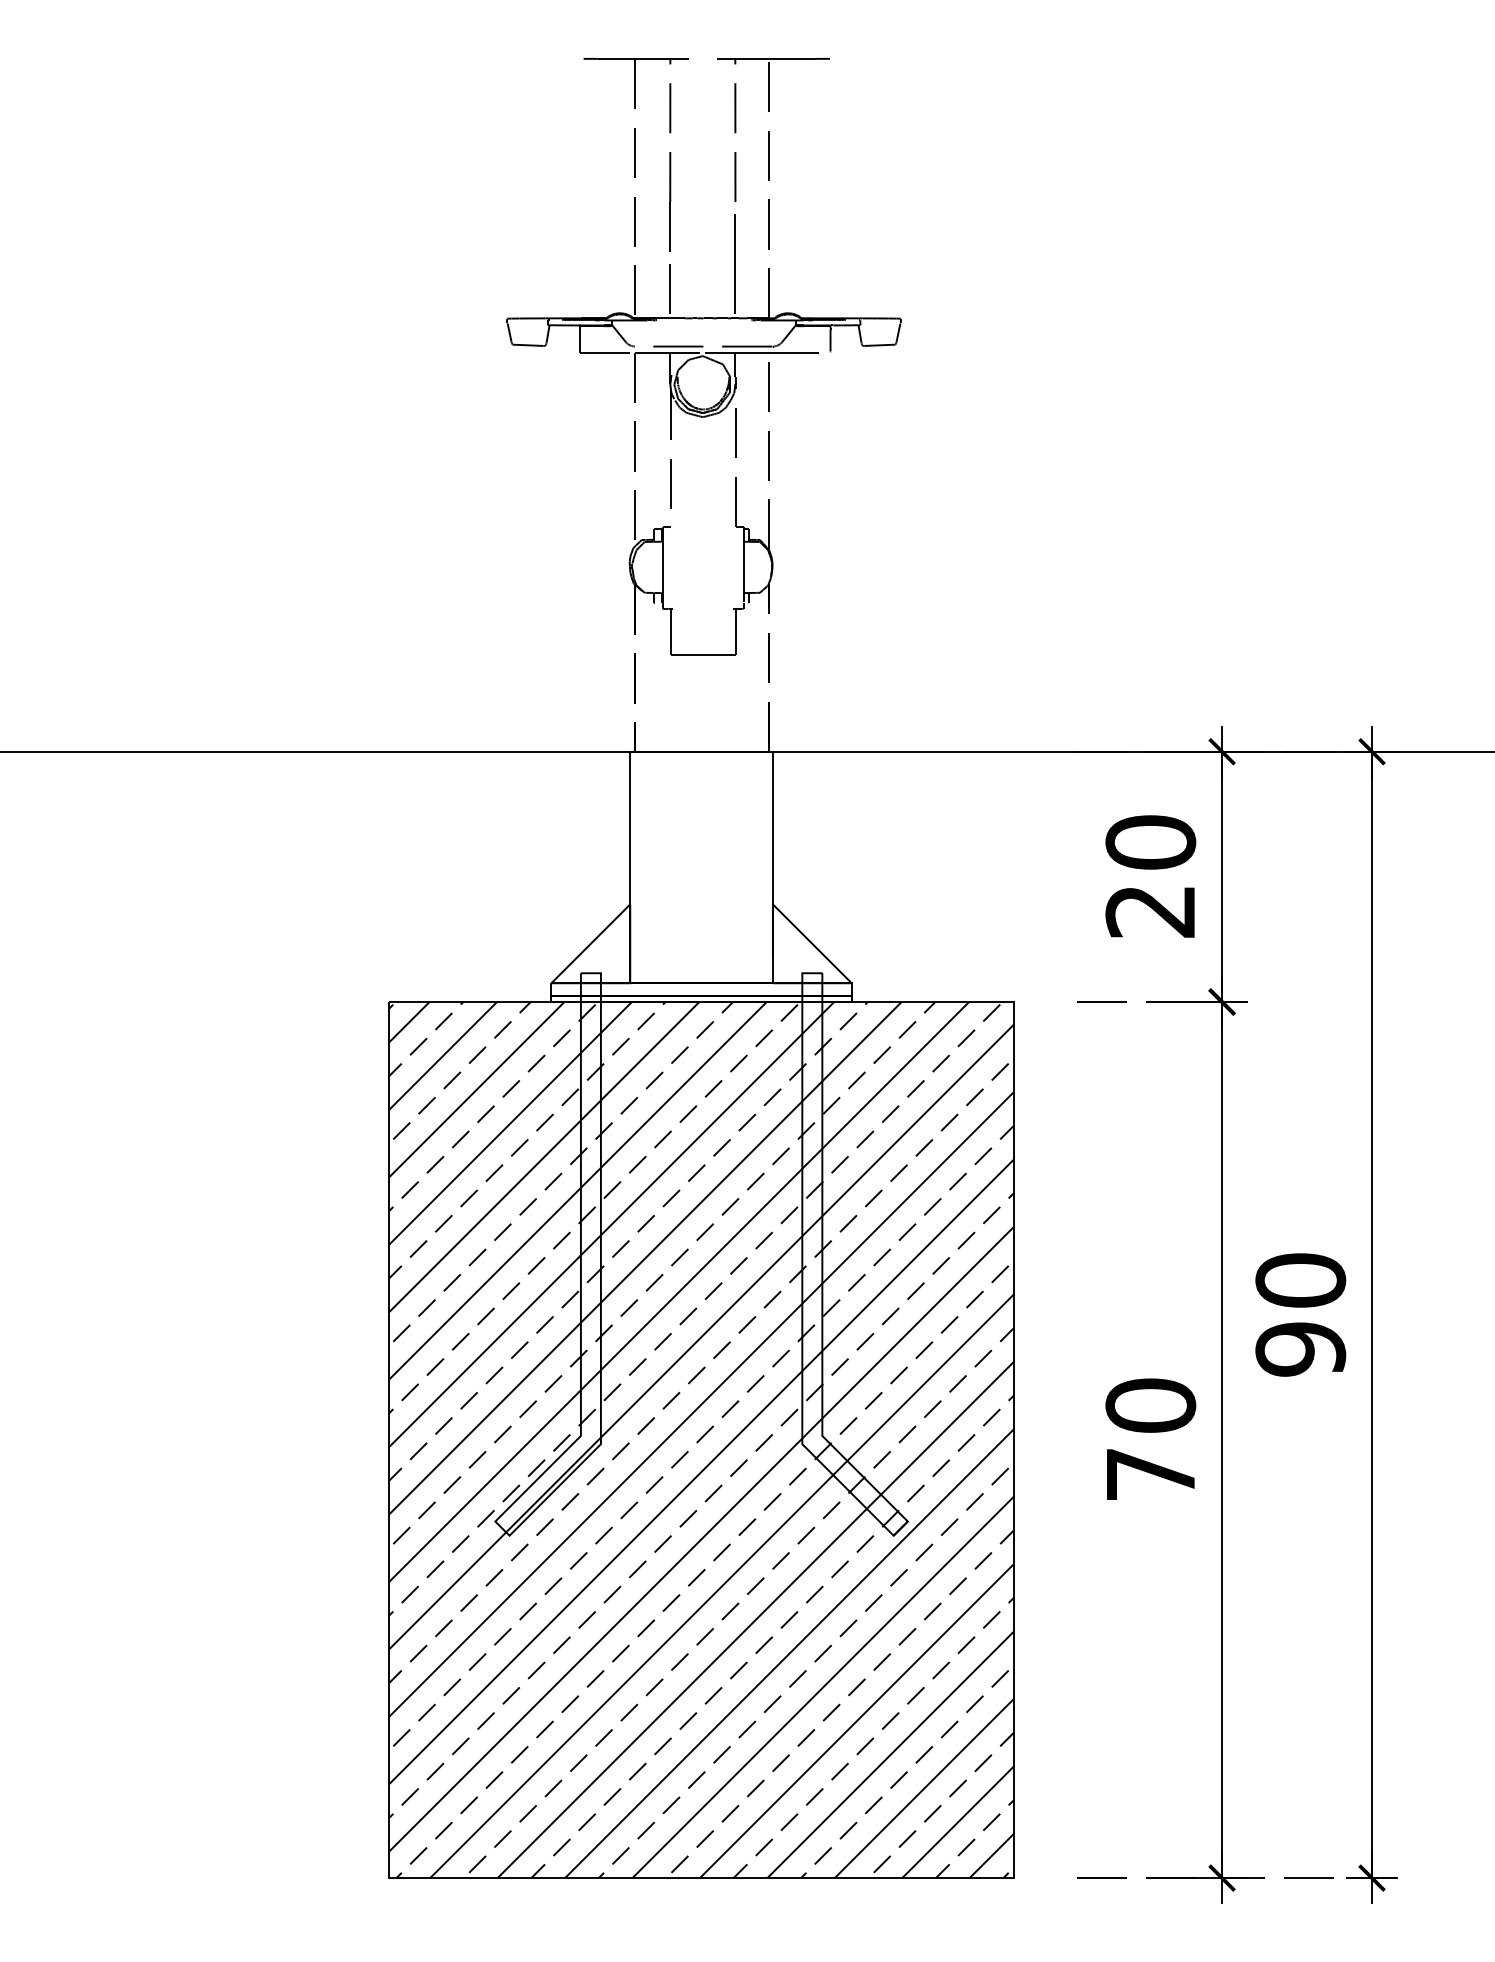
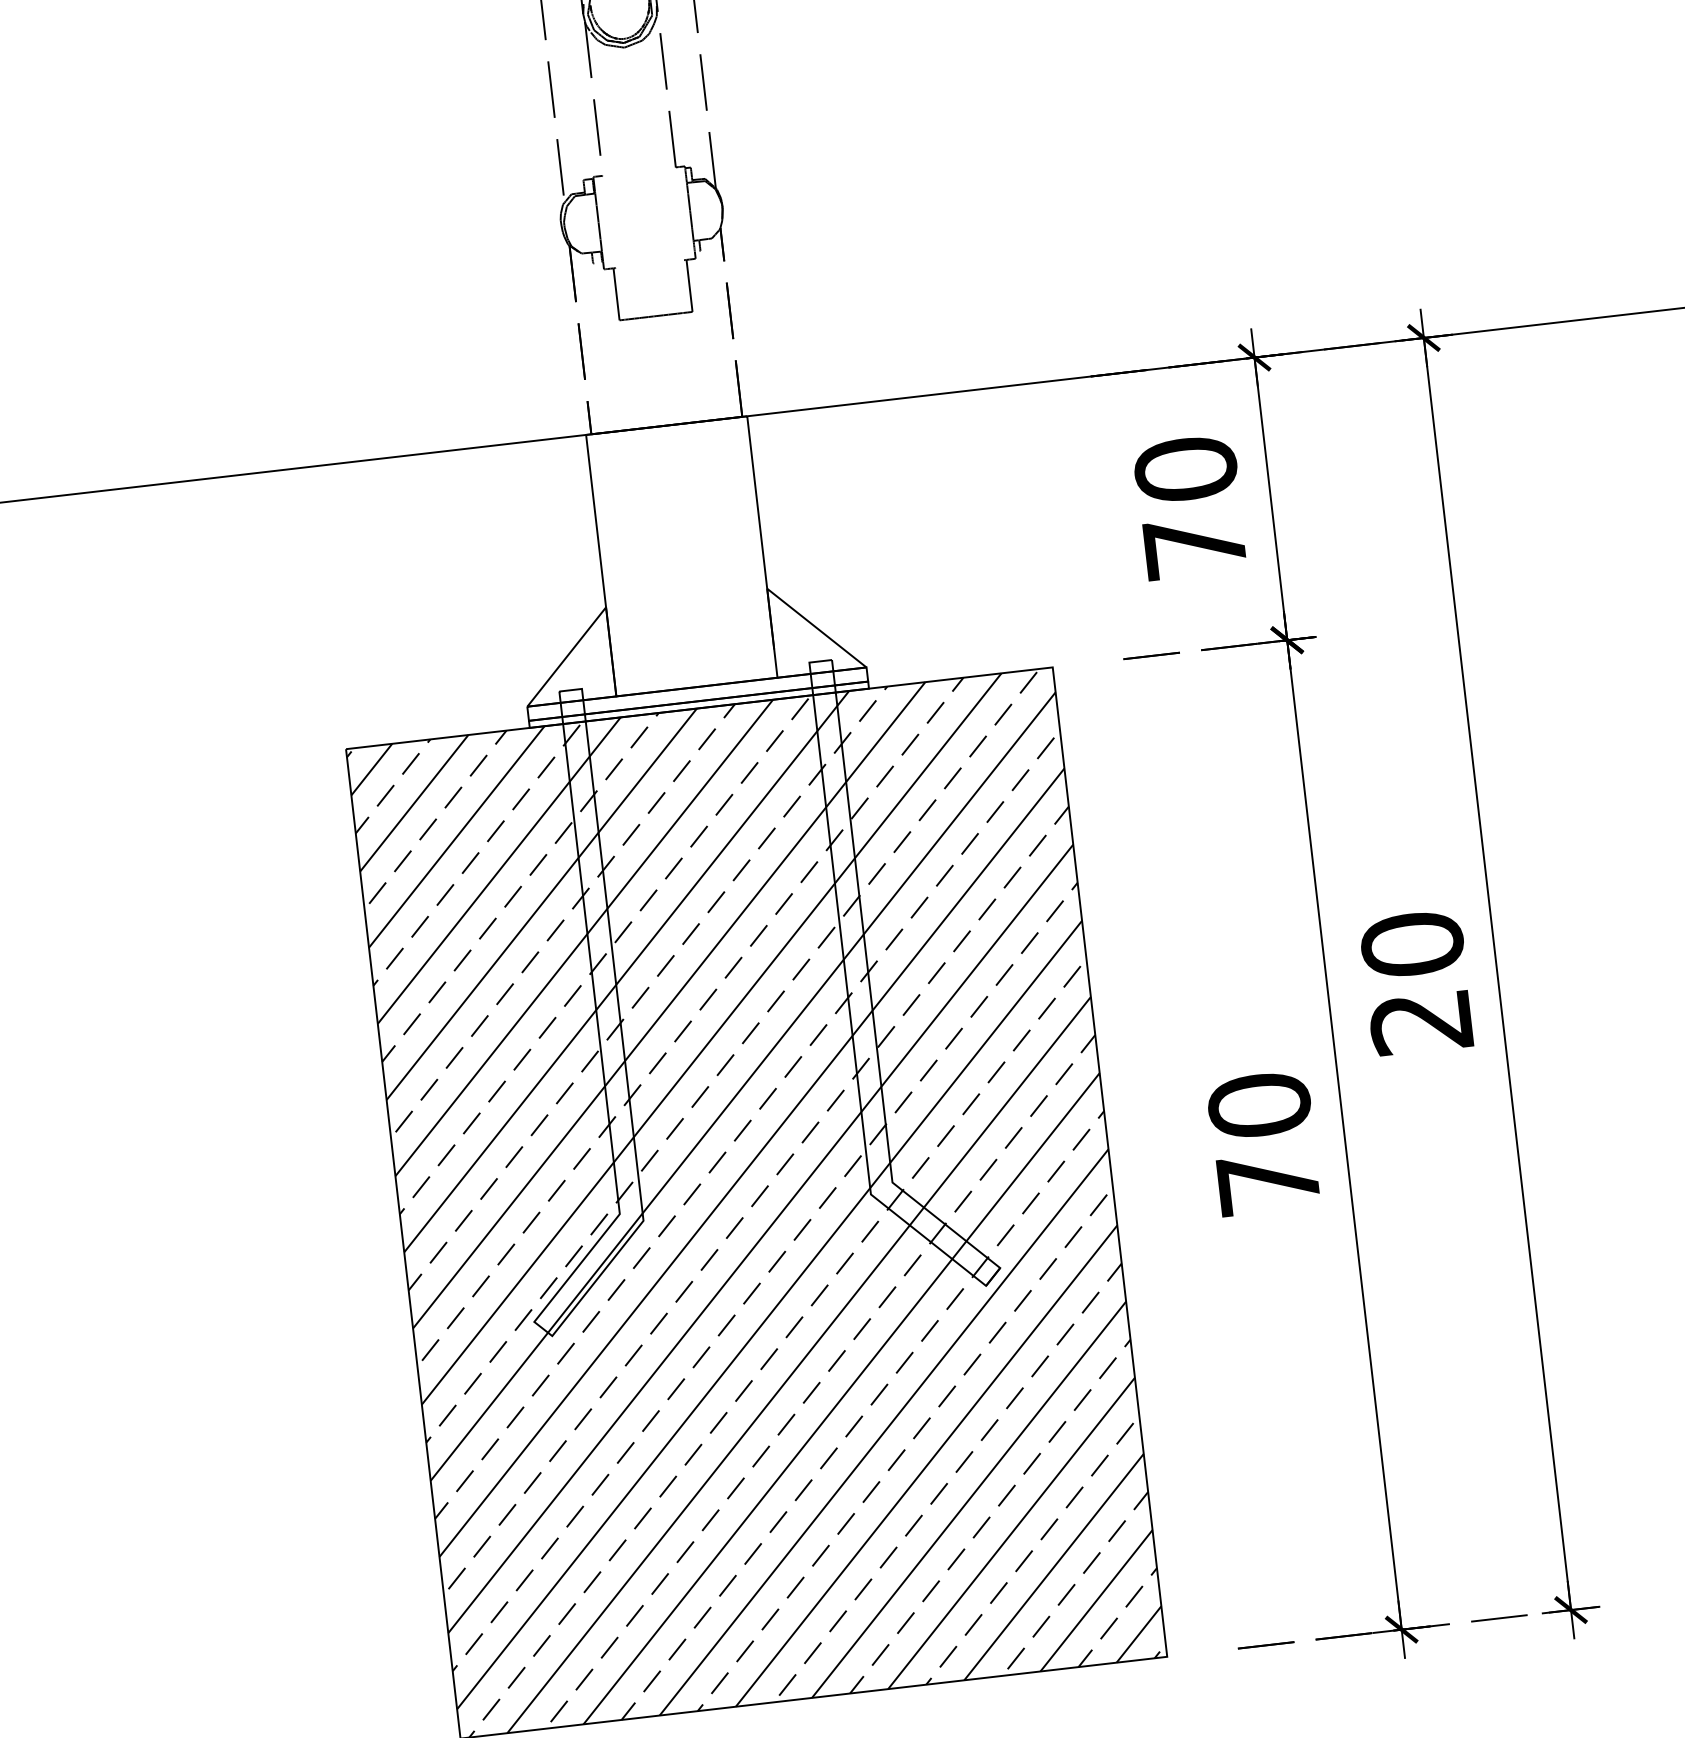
text: (1149, 911) -> (1193, 547), 20 -> 70
text: (1300, 1349) -> (1421, 1022), 90 -> 20

